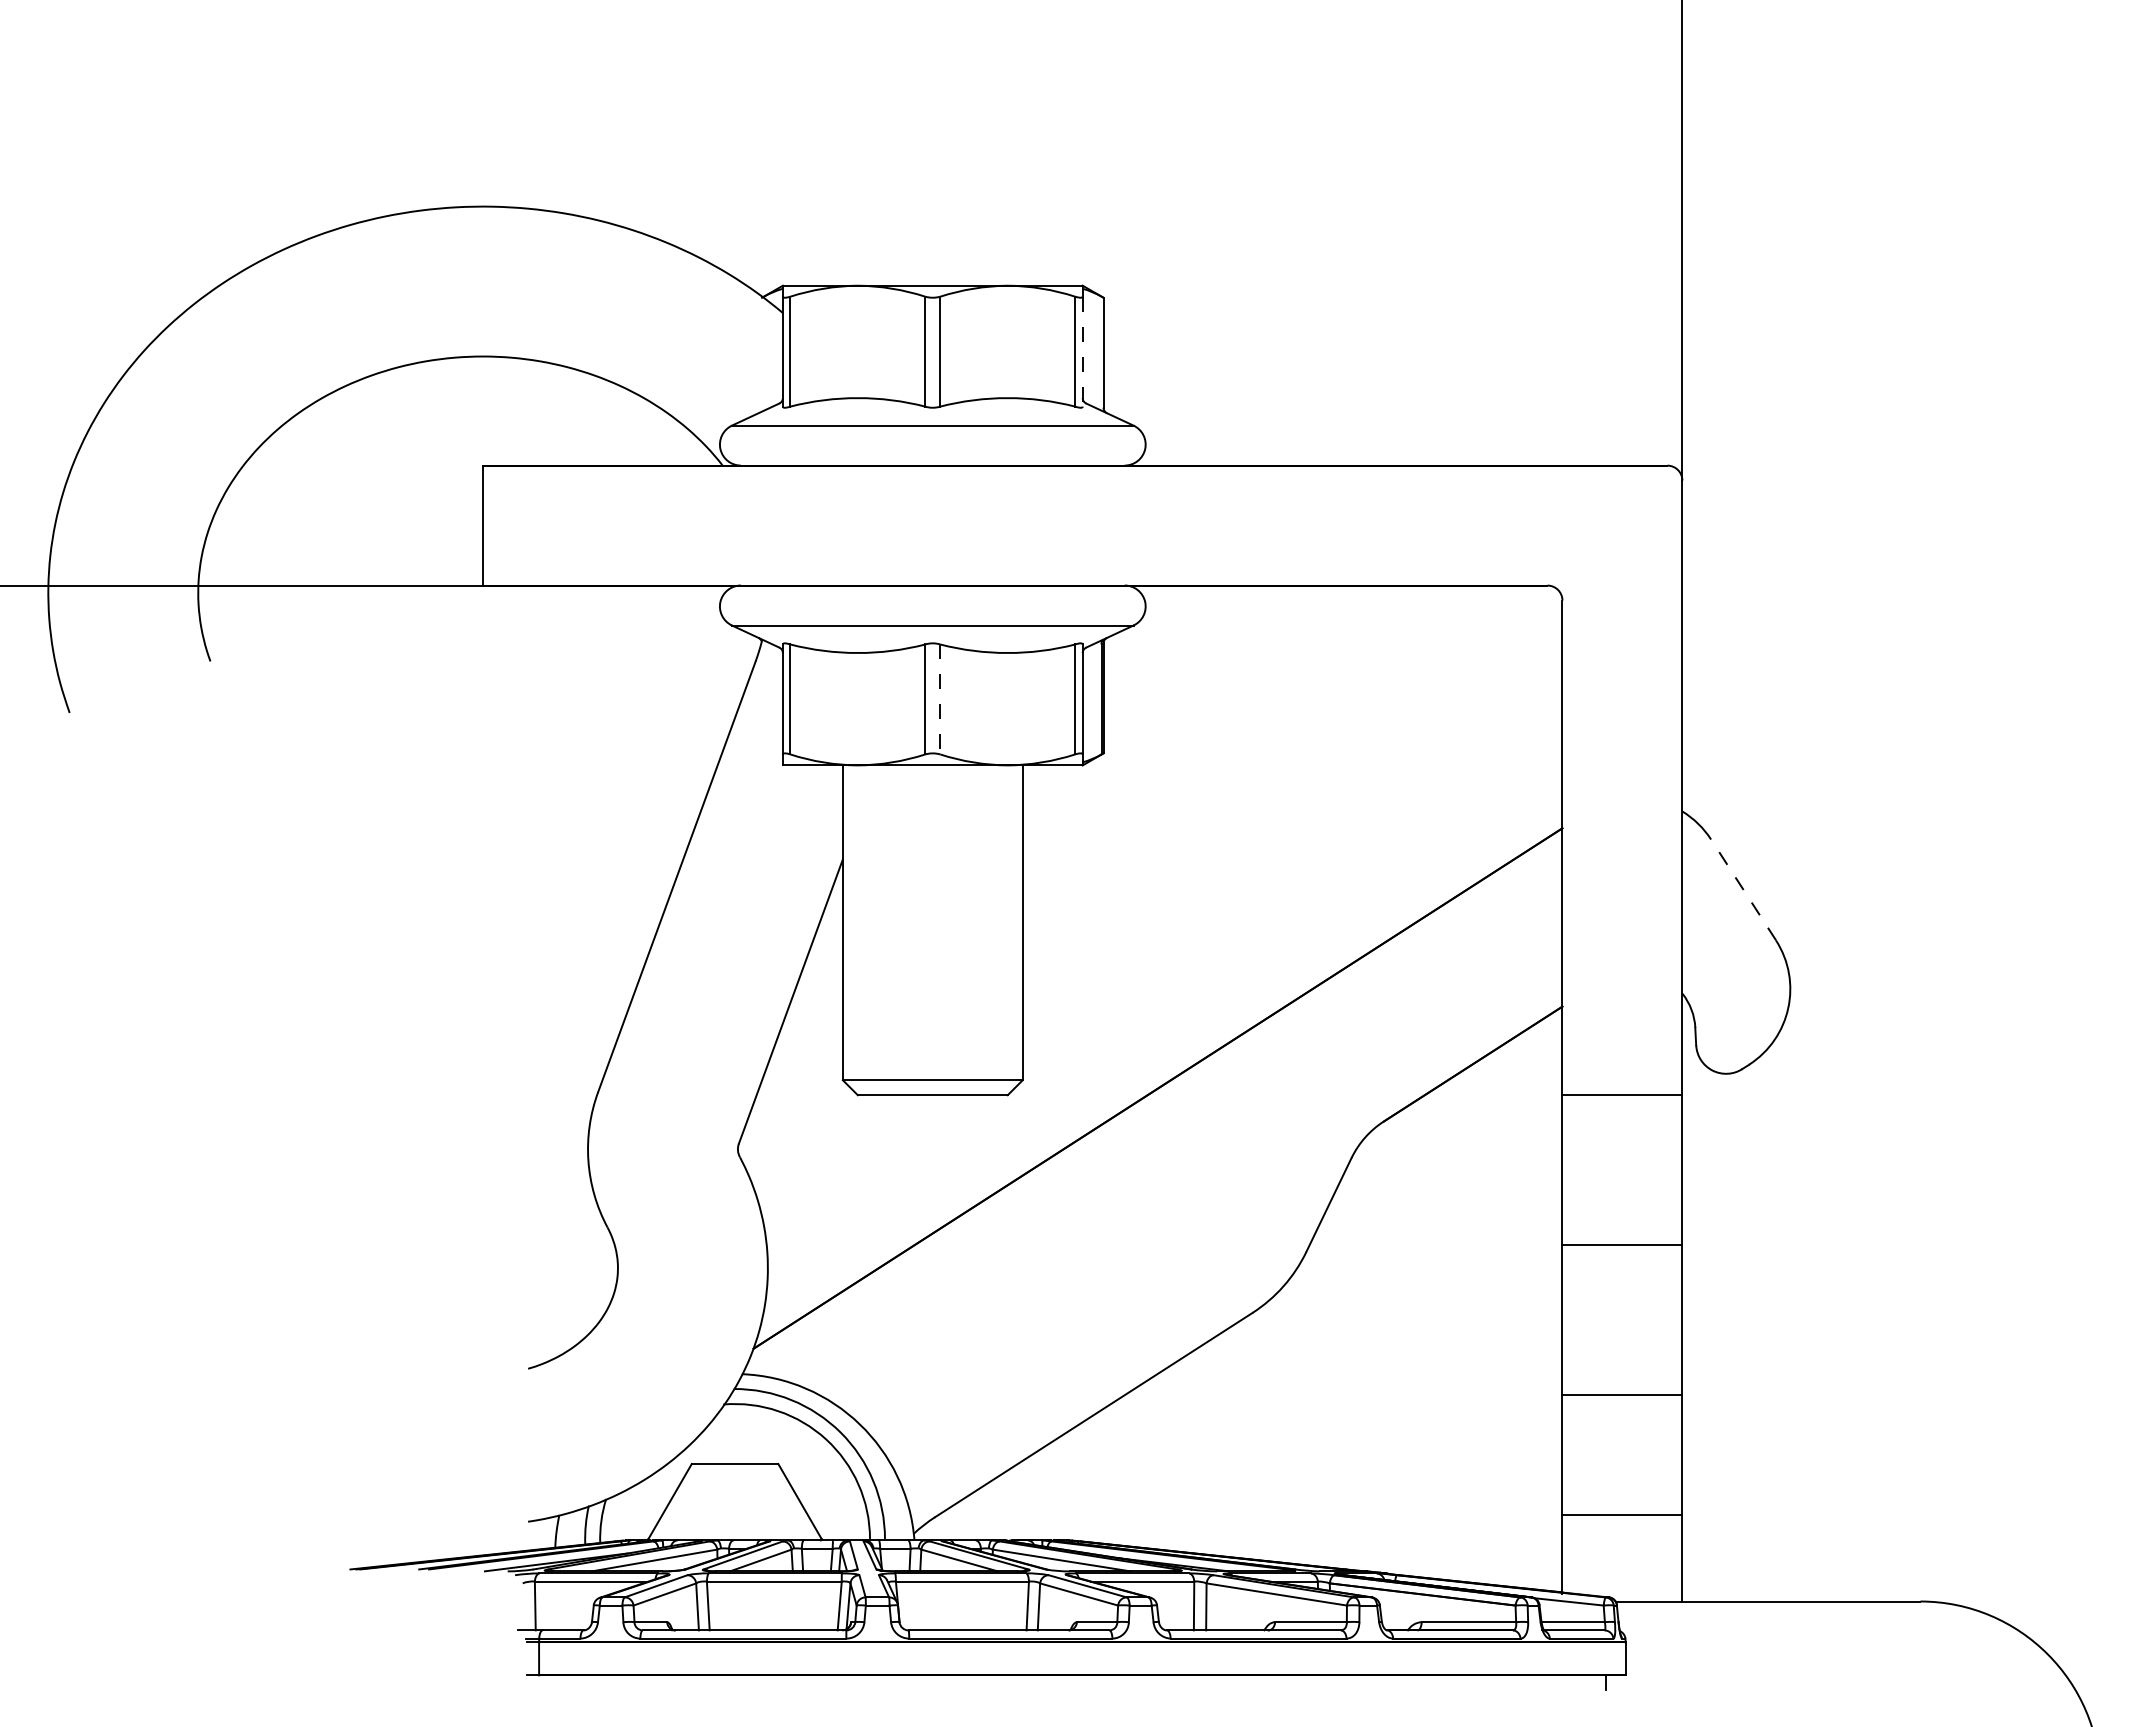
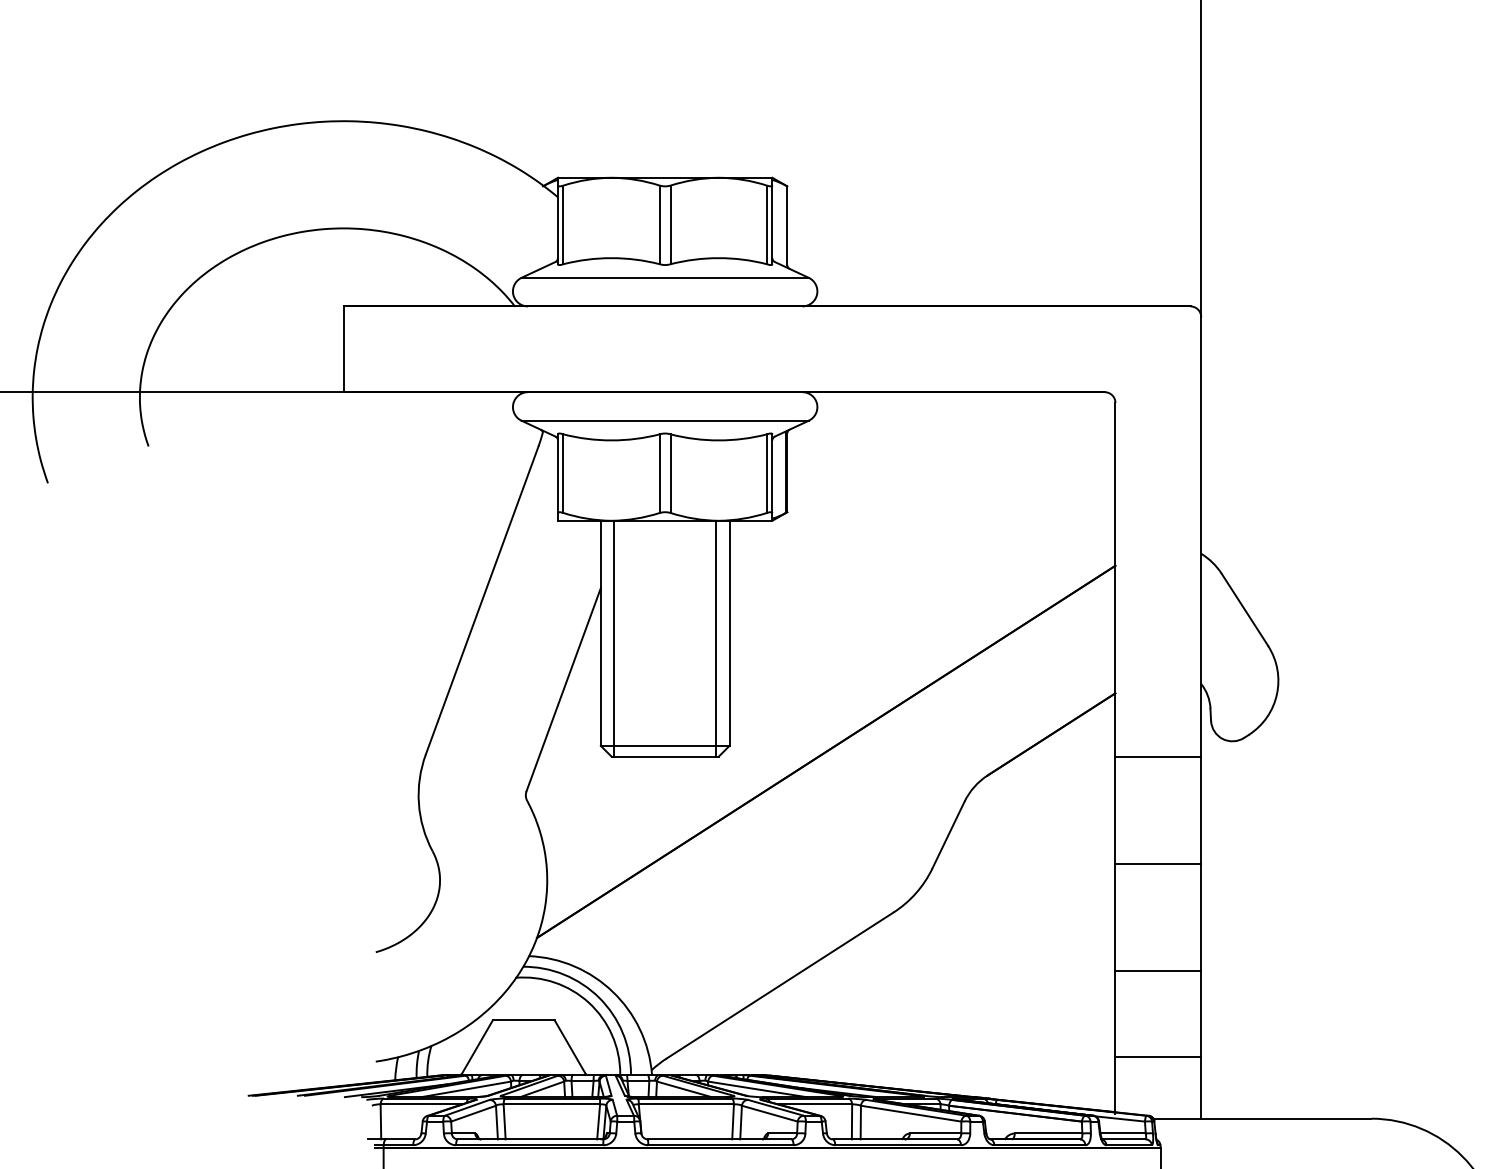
line: (1082, 351) -> (772, 224), dashed -> solid
line: (940, 699) -> (670, 473), dashed -> solid
line: (1743, 890) -> (1244, 610), dashed -> solid
line: (861, 930) -> (614, 638), added
line: (1004, 930) -> (716, 638), added

